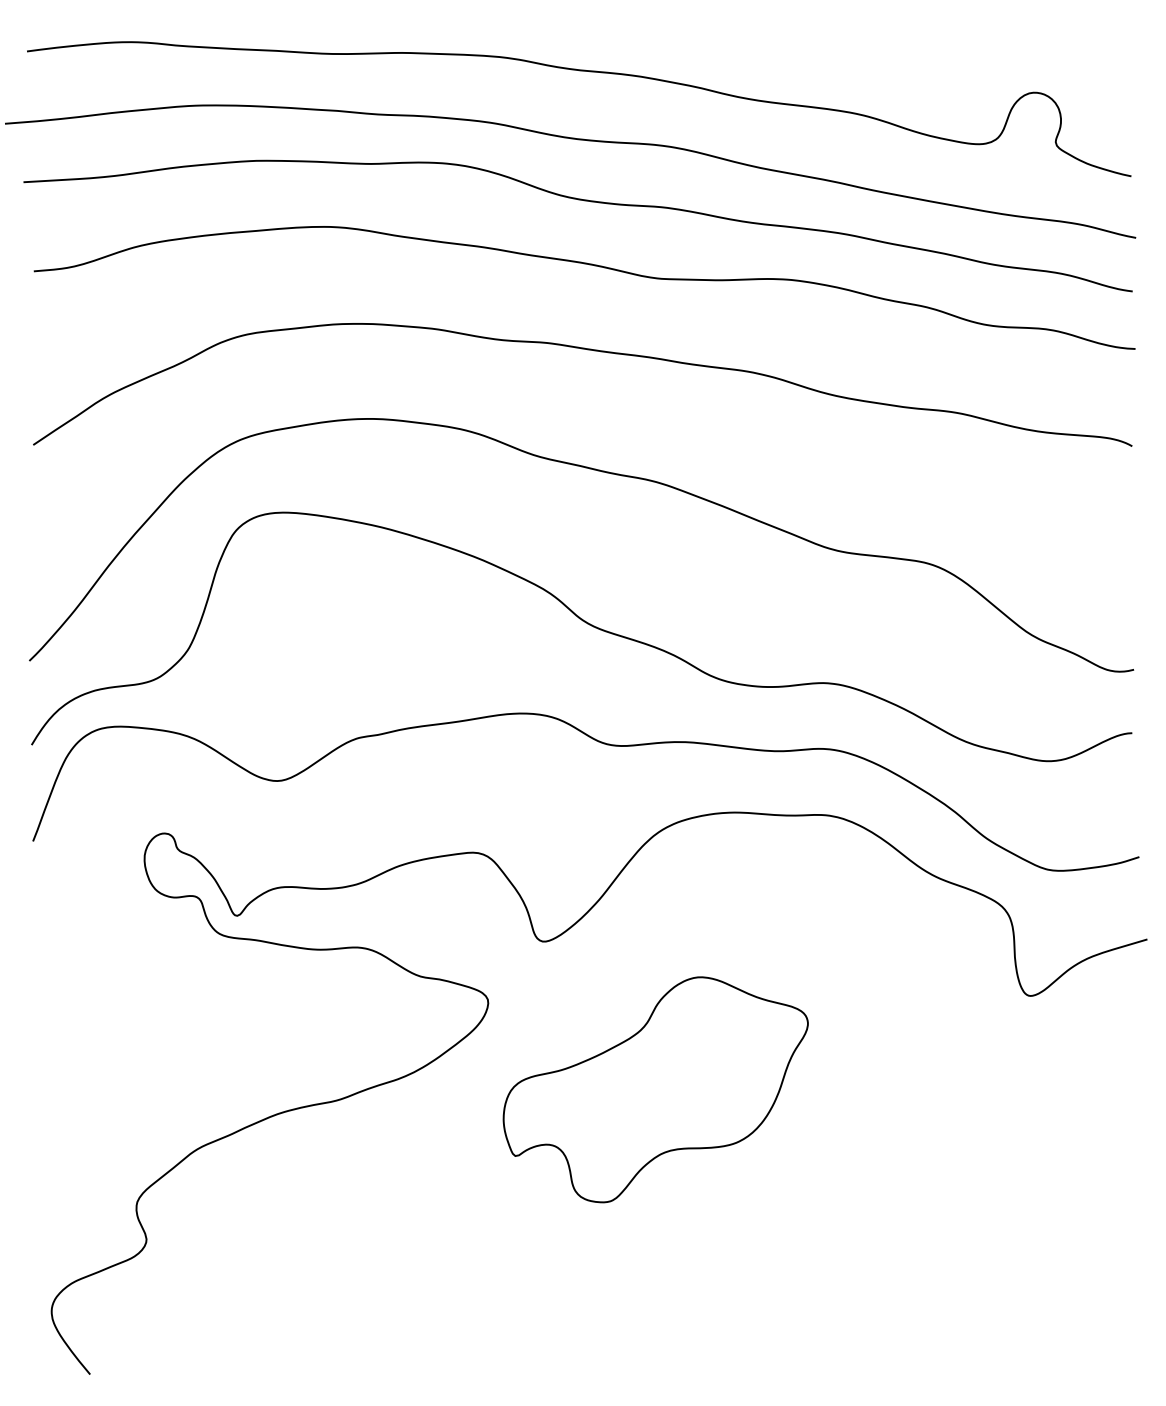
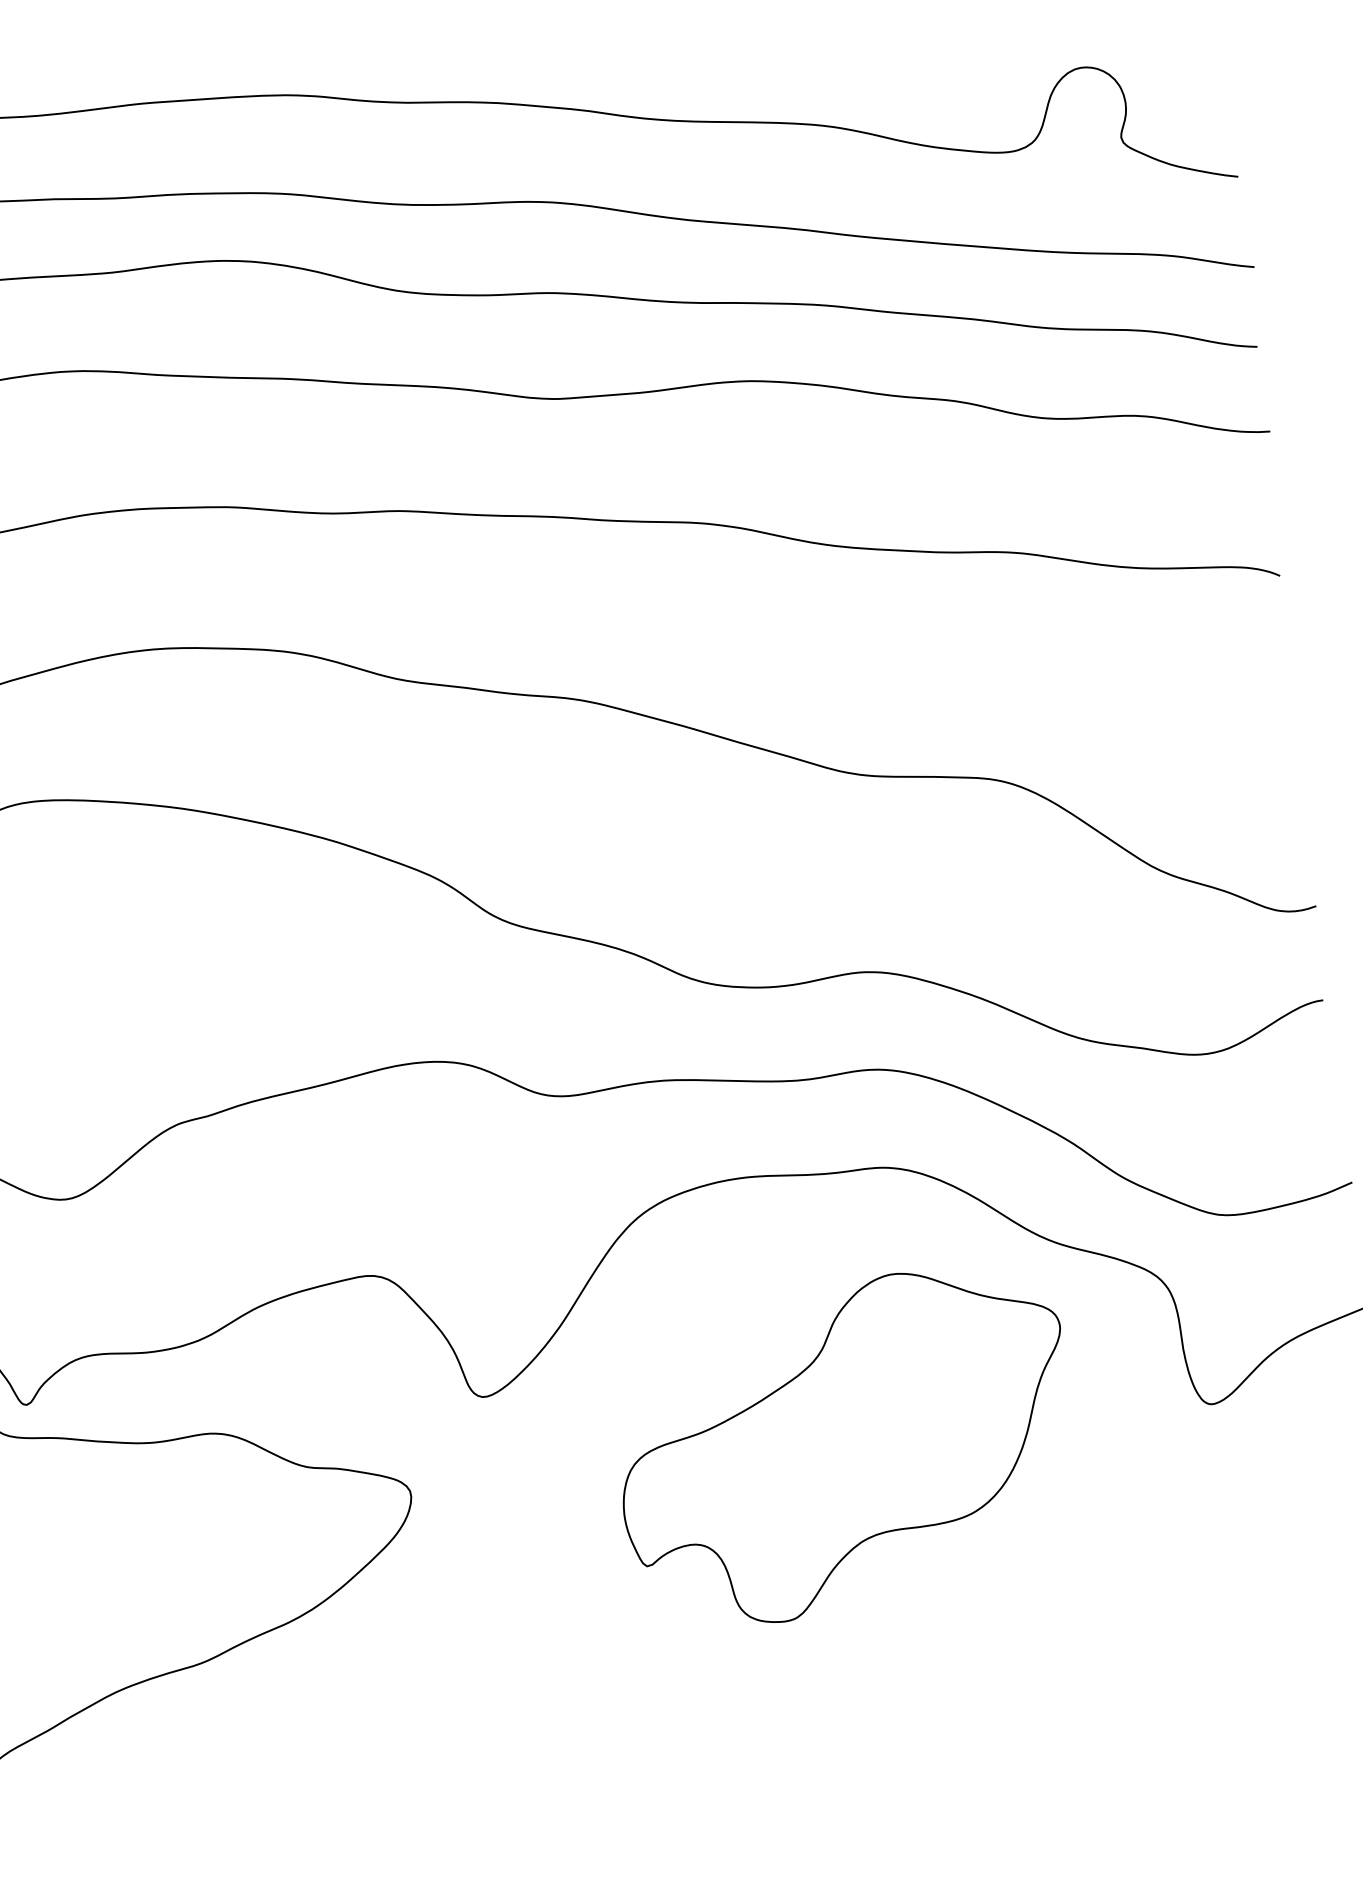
part: (655, 1089) -> (844, 1446), moved

